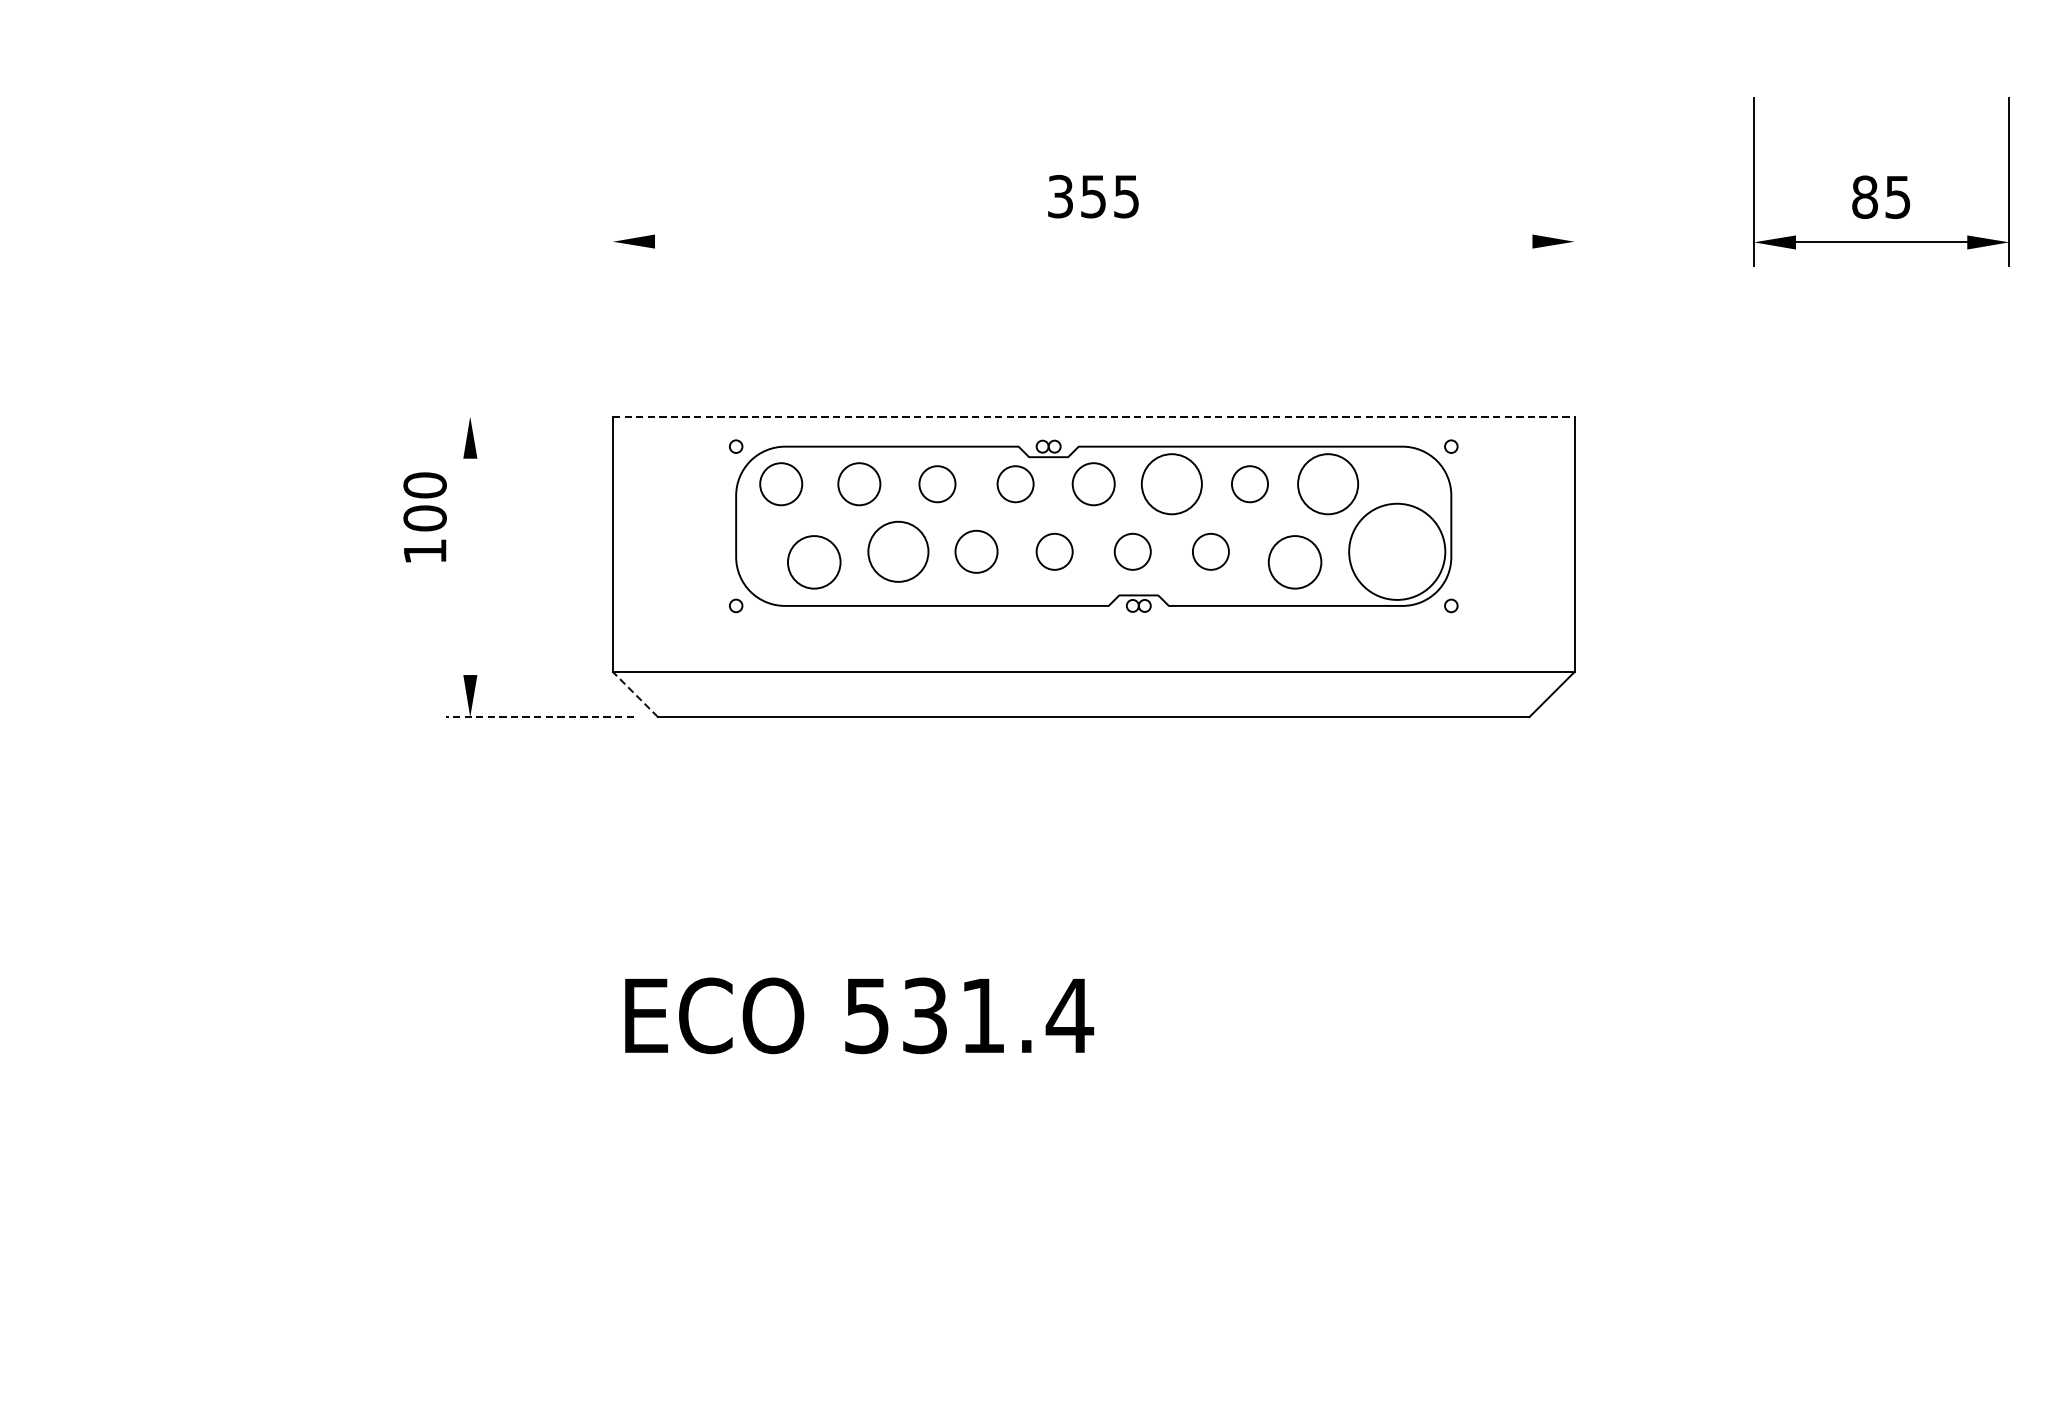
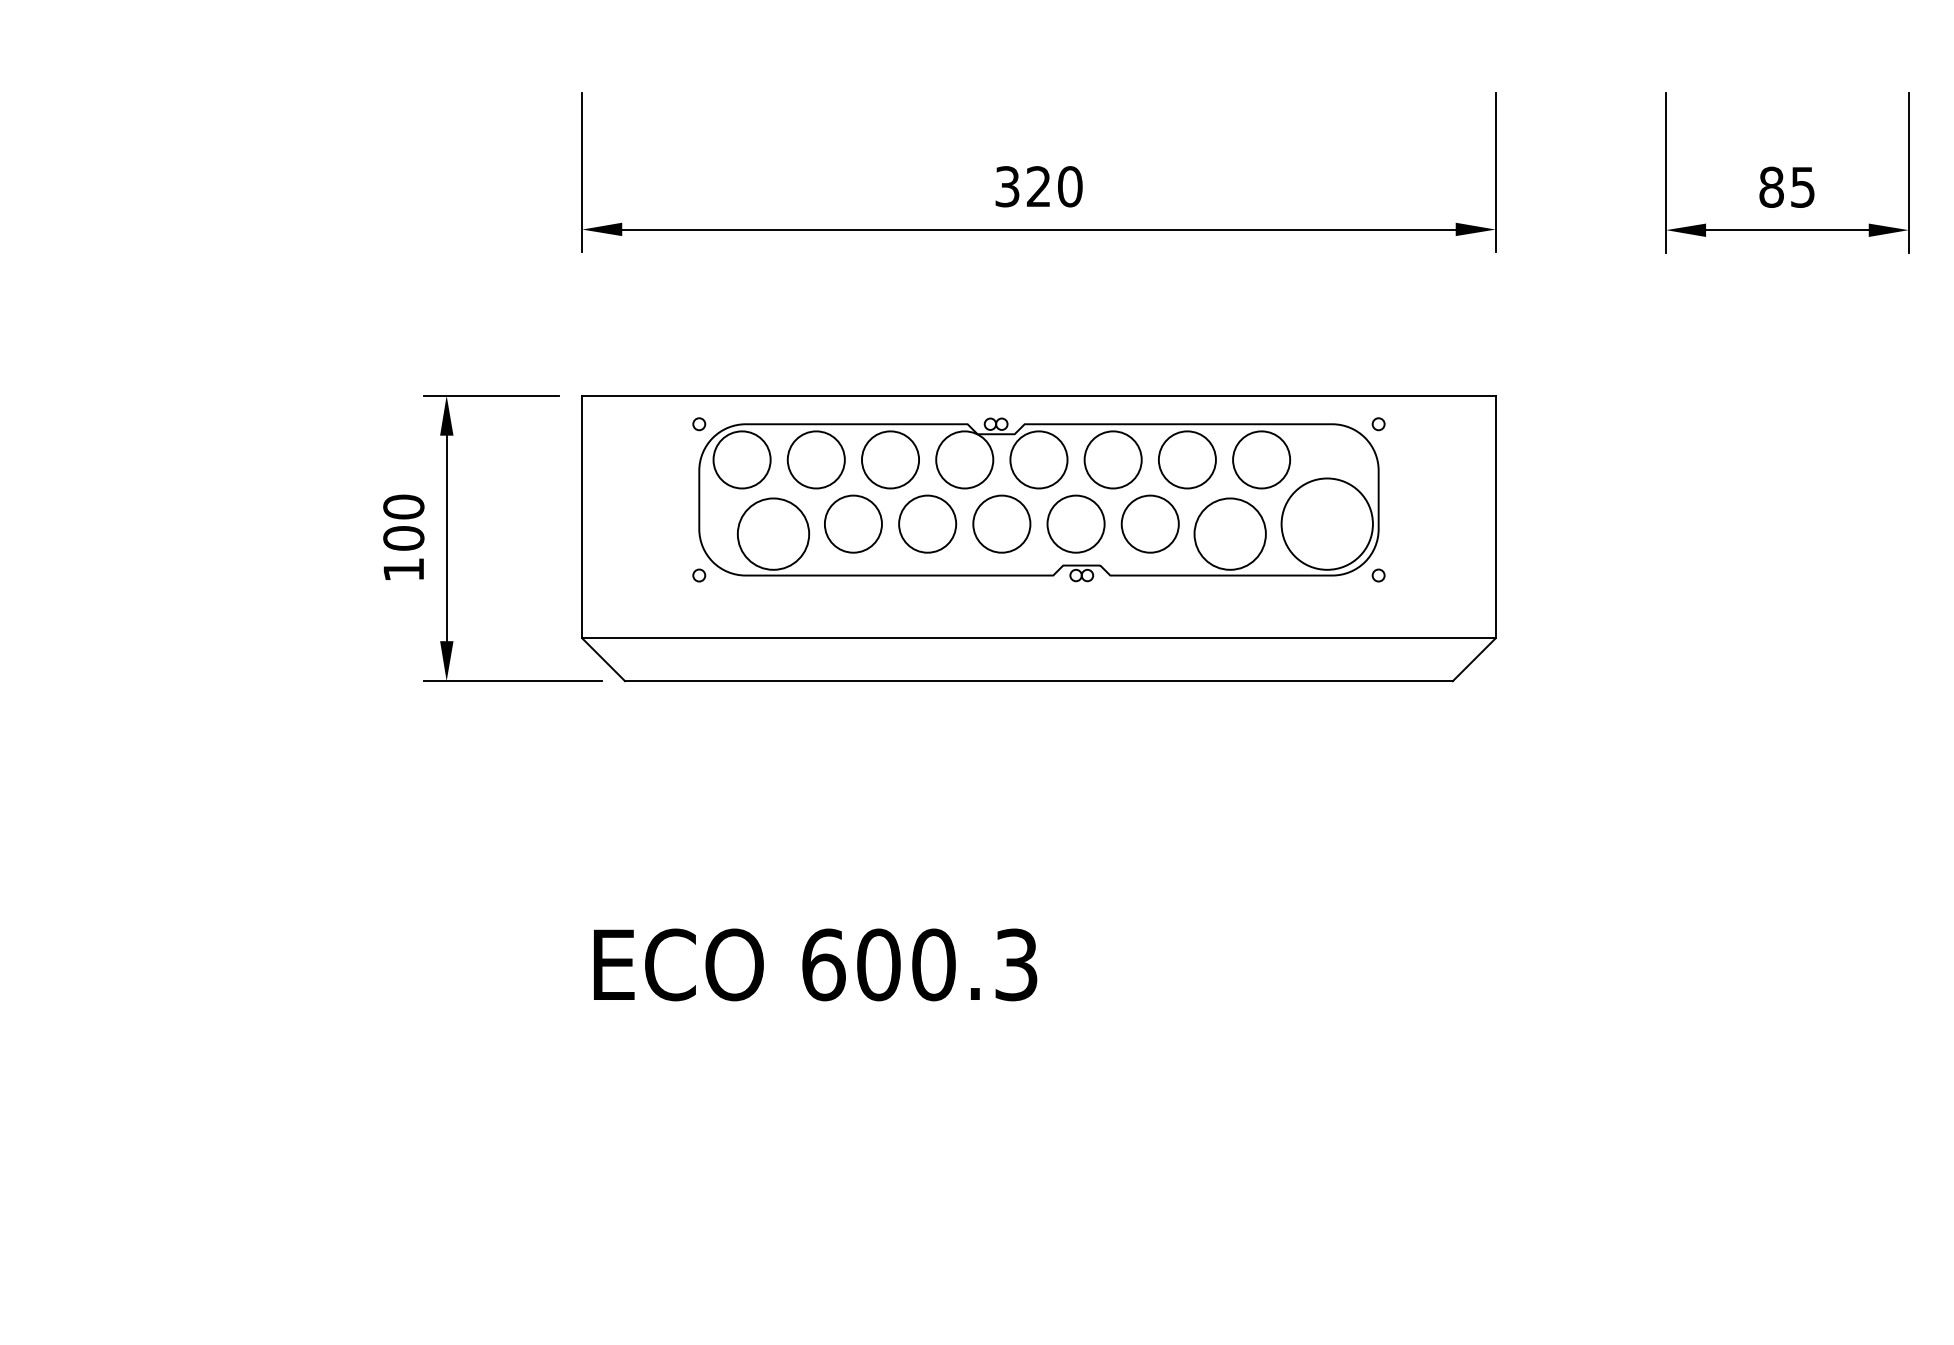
line: (613, 181) -> (582, 172), added
line: (1574, 181) -> (1495, 172), added
text: (1110, 196) -> (1054, 186), 355 -> 320
line: (1093, 241) -> (1038, 229), added
line: (517, 416) -> (491, 395), added
line: (1093, 416) -> (1038, 395), dashed -> solid
circle: (780, 483) -> (741, 459), size x1.43
circle: (858, 483) -> (815, 459), size x1.43
circle: (937, 483) -> (890, 459), size x1.67
circle: (1015, 483) -> (964, 459), size x1.67
circle: (1093, 483) -> (1038, 459), size x1.43
circle: (1249, 483) -> (1186, 459), size x1.67
text: (424, 516) -> (403, 536), moved
circle: (976, 551) -> (927, 523), size x1.43
circle: (1054, 551) -> (1001, 523), size x1.67
circle: (1132, 551) -> (1075, 523), size x1.67
circle: (1210, 551) -> (1149, 523), size x1.67
circle: (814, 561) -> (773, 533), size x1.43
circle: (1294, 561) -> (1229, 533), size x1.43
line: (470, 566) -> (446, 538), added
line: (635, 694) -> (603, 659), dashed -> solid
line: (539, 717) -> (512, 681), dashed -> solid
text: (969, 1015) -> (920, 964), 531.4 -> 600.3

